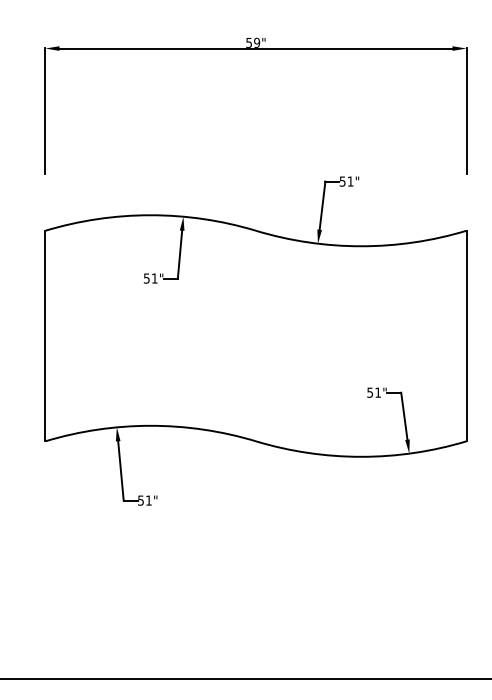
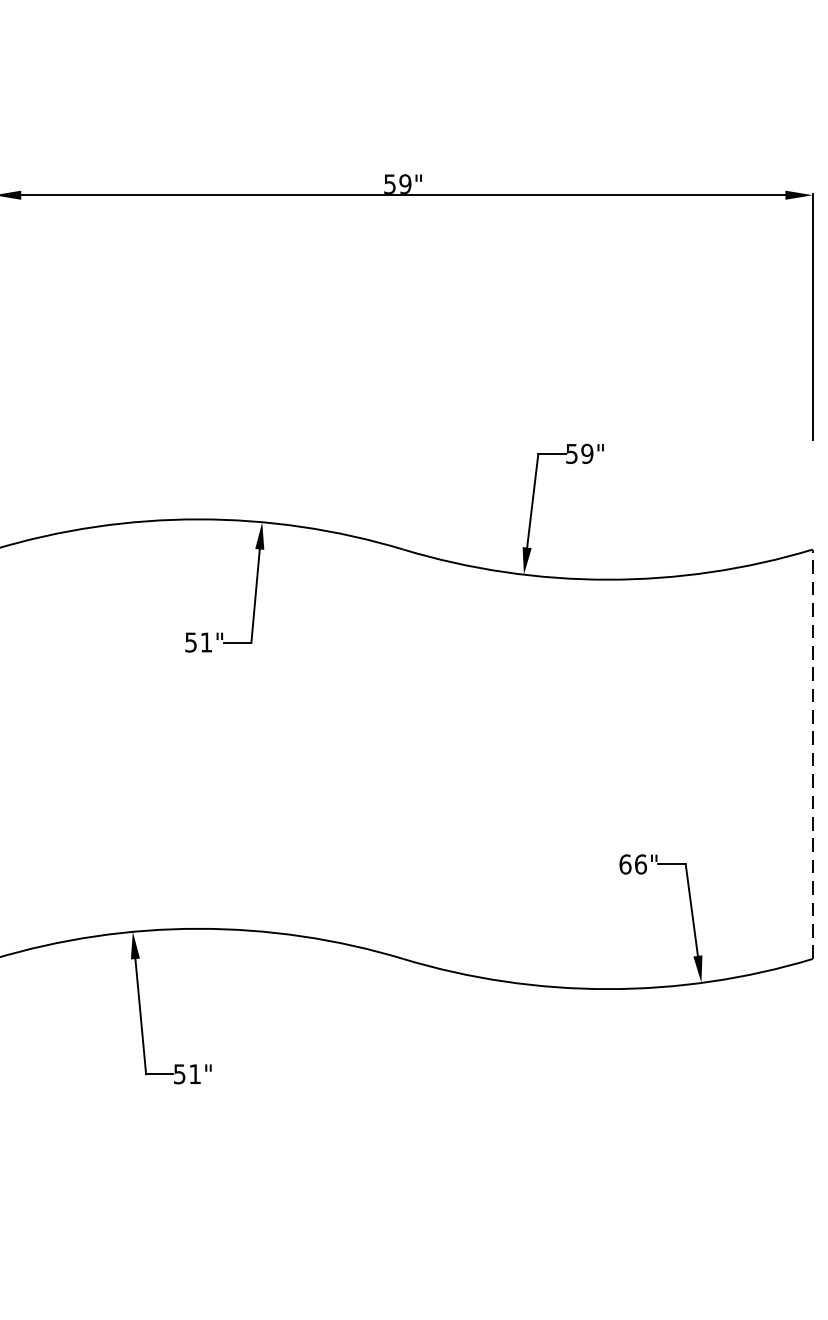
text: (350, 181) -> (587, 453), 51" -> 59"
line: (466, 335) -> (812, 753), solid -> dashed
text: (374, 392) -> (633, 864), 51" -> 66"

